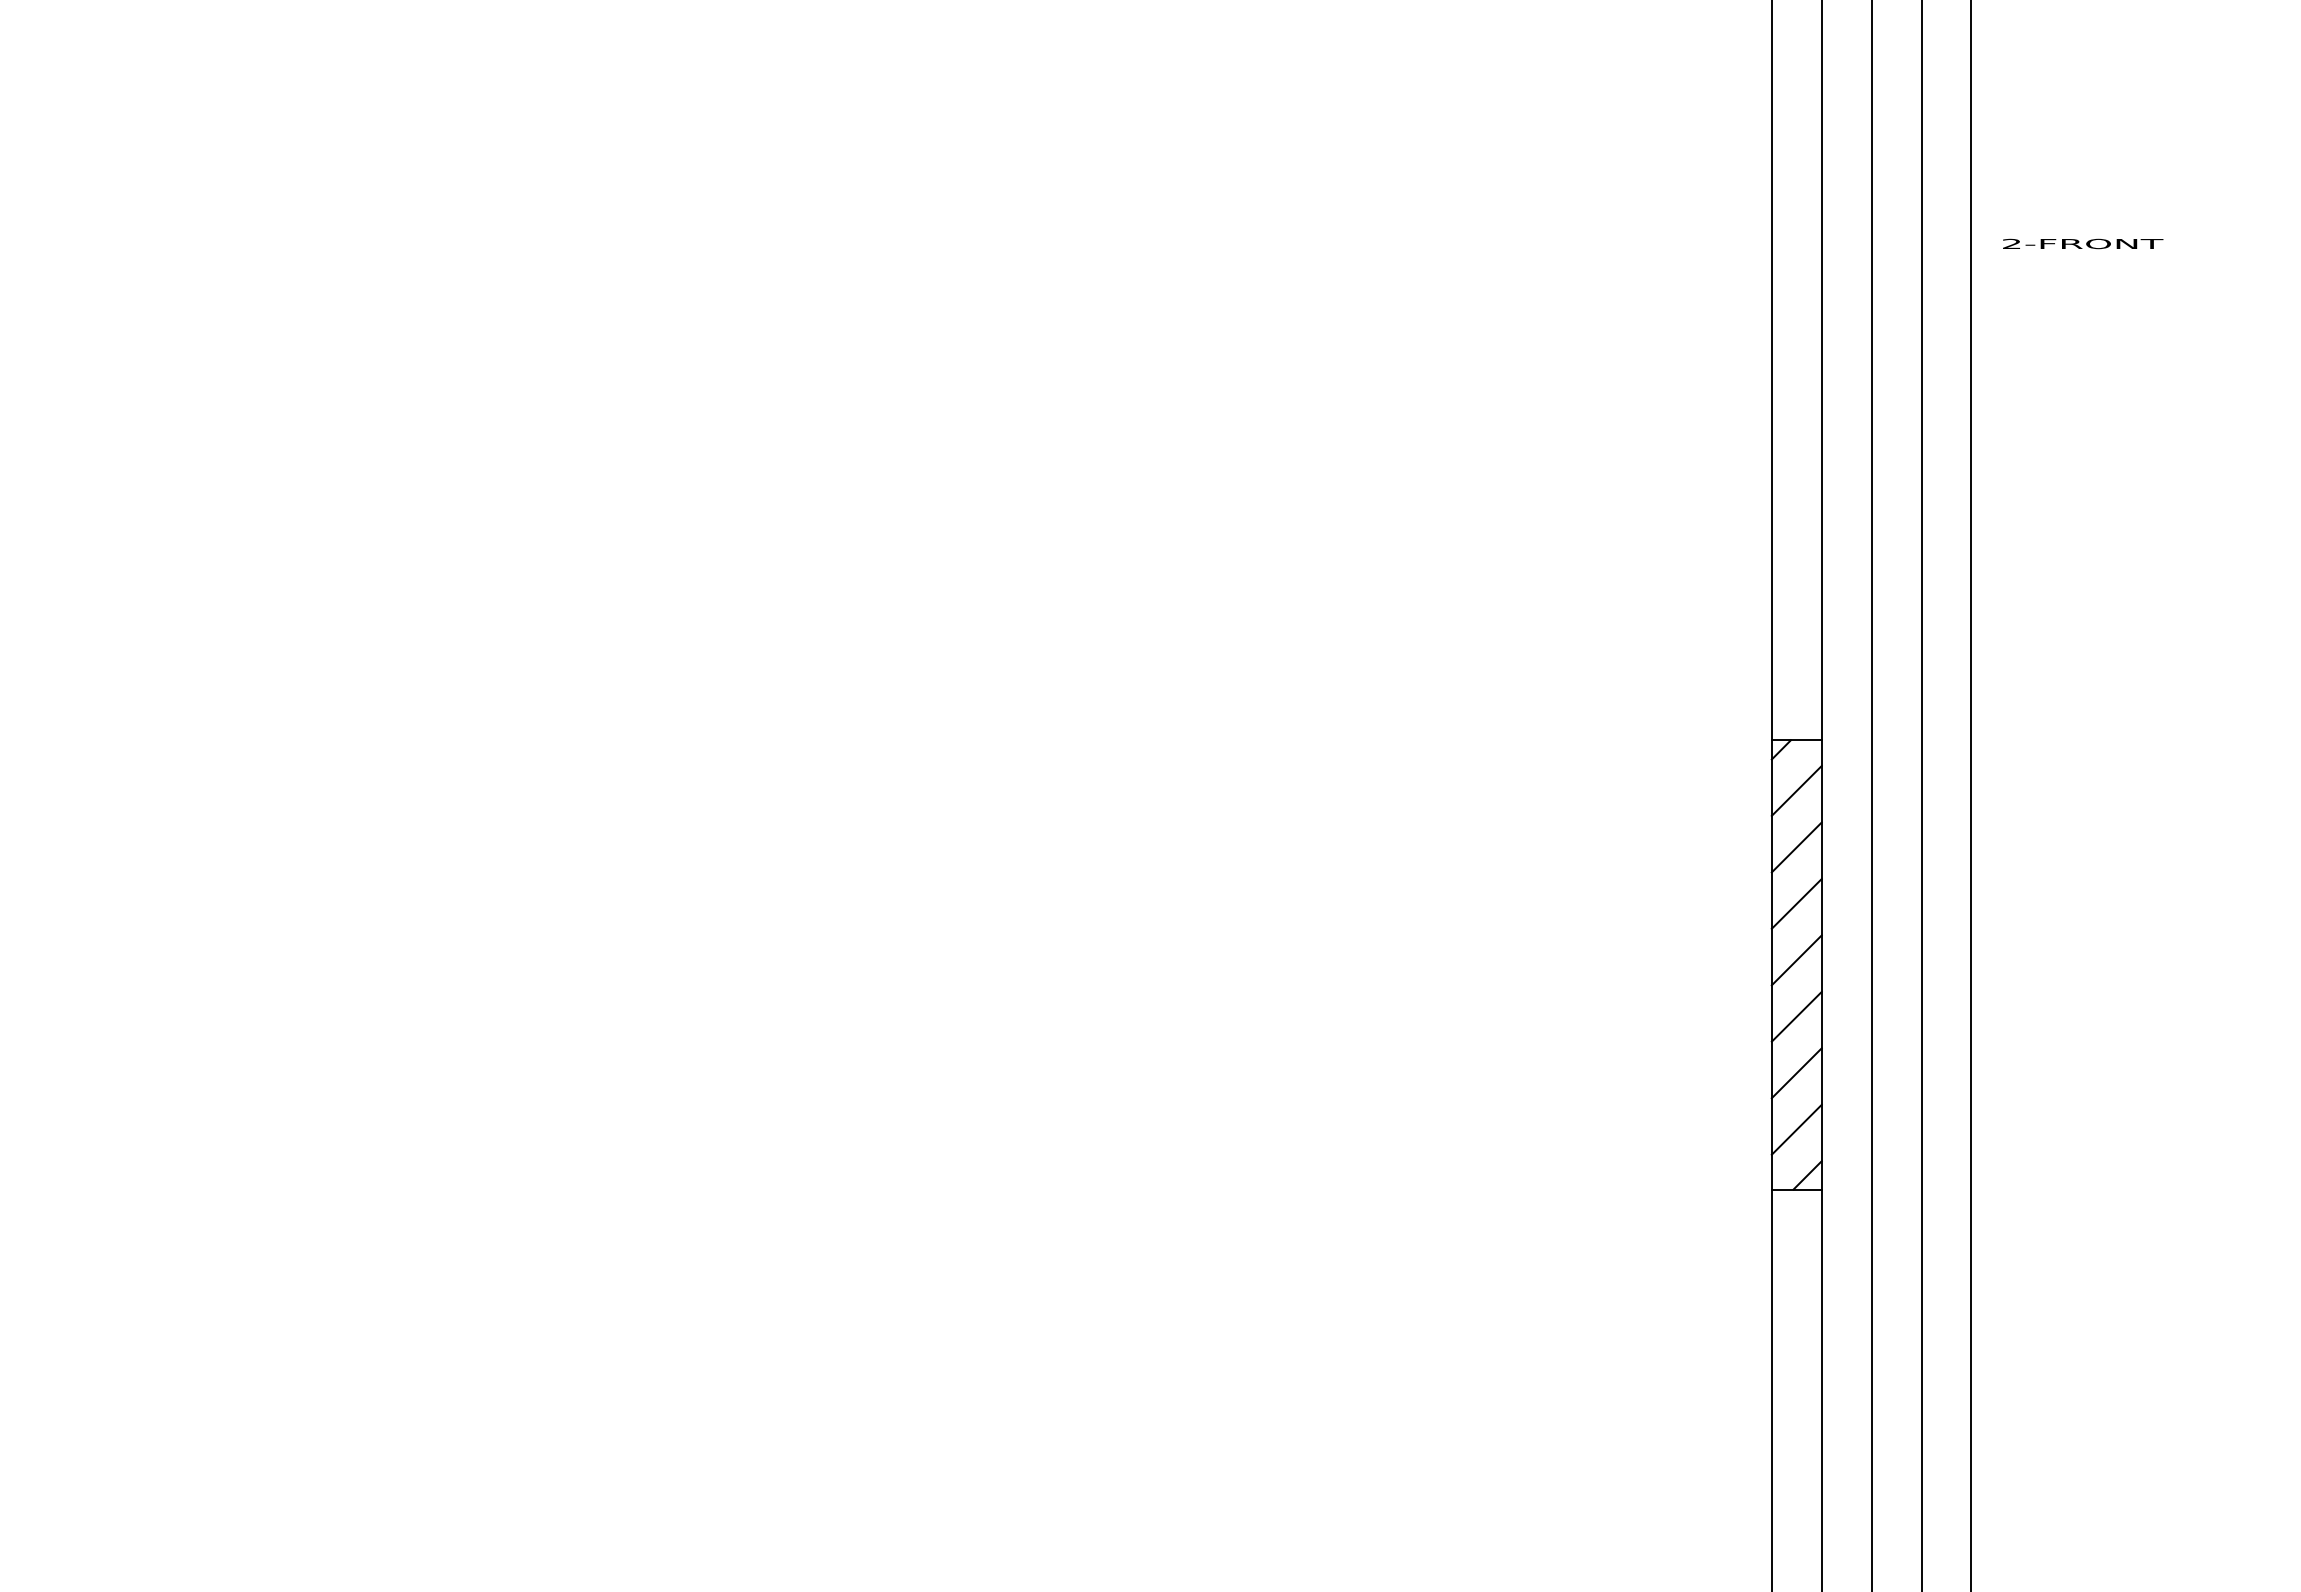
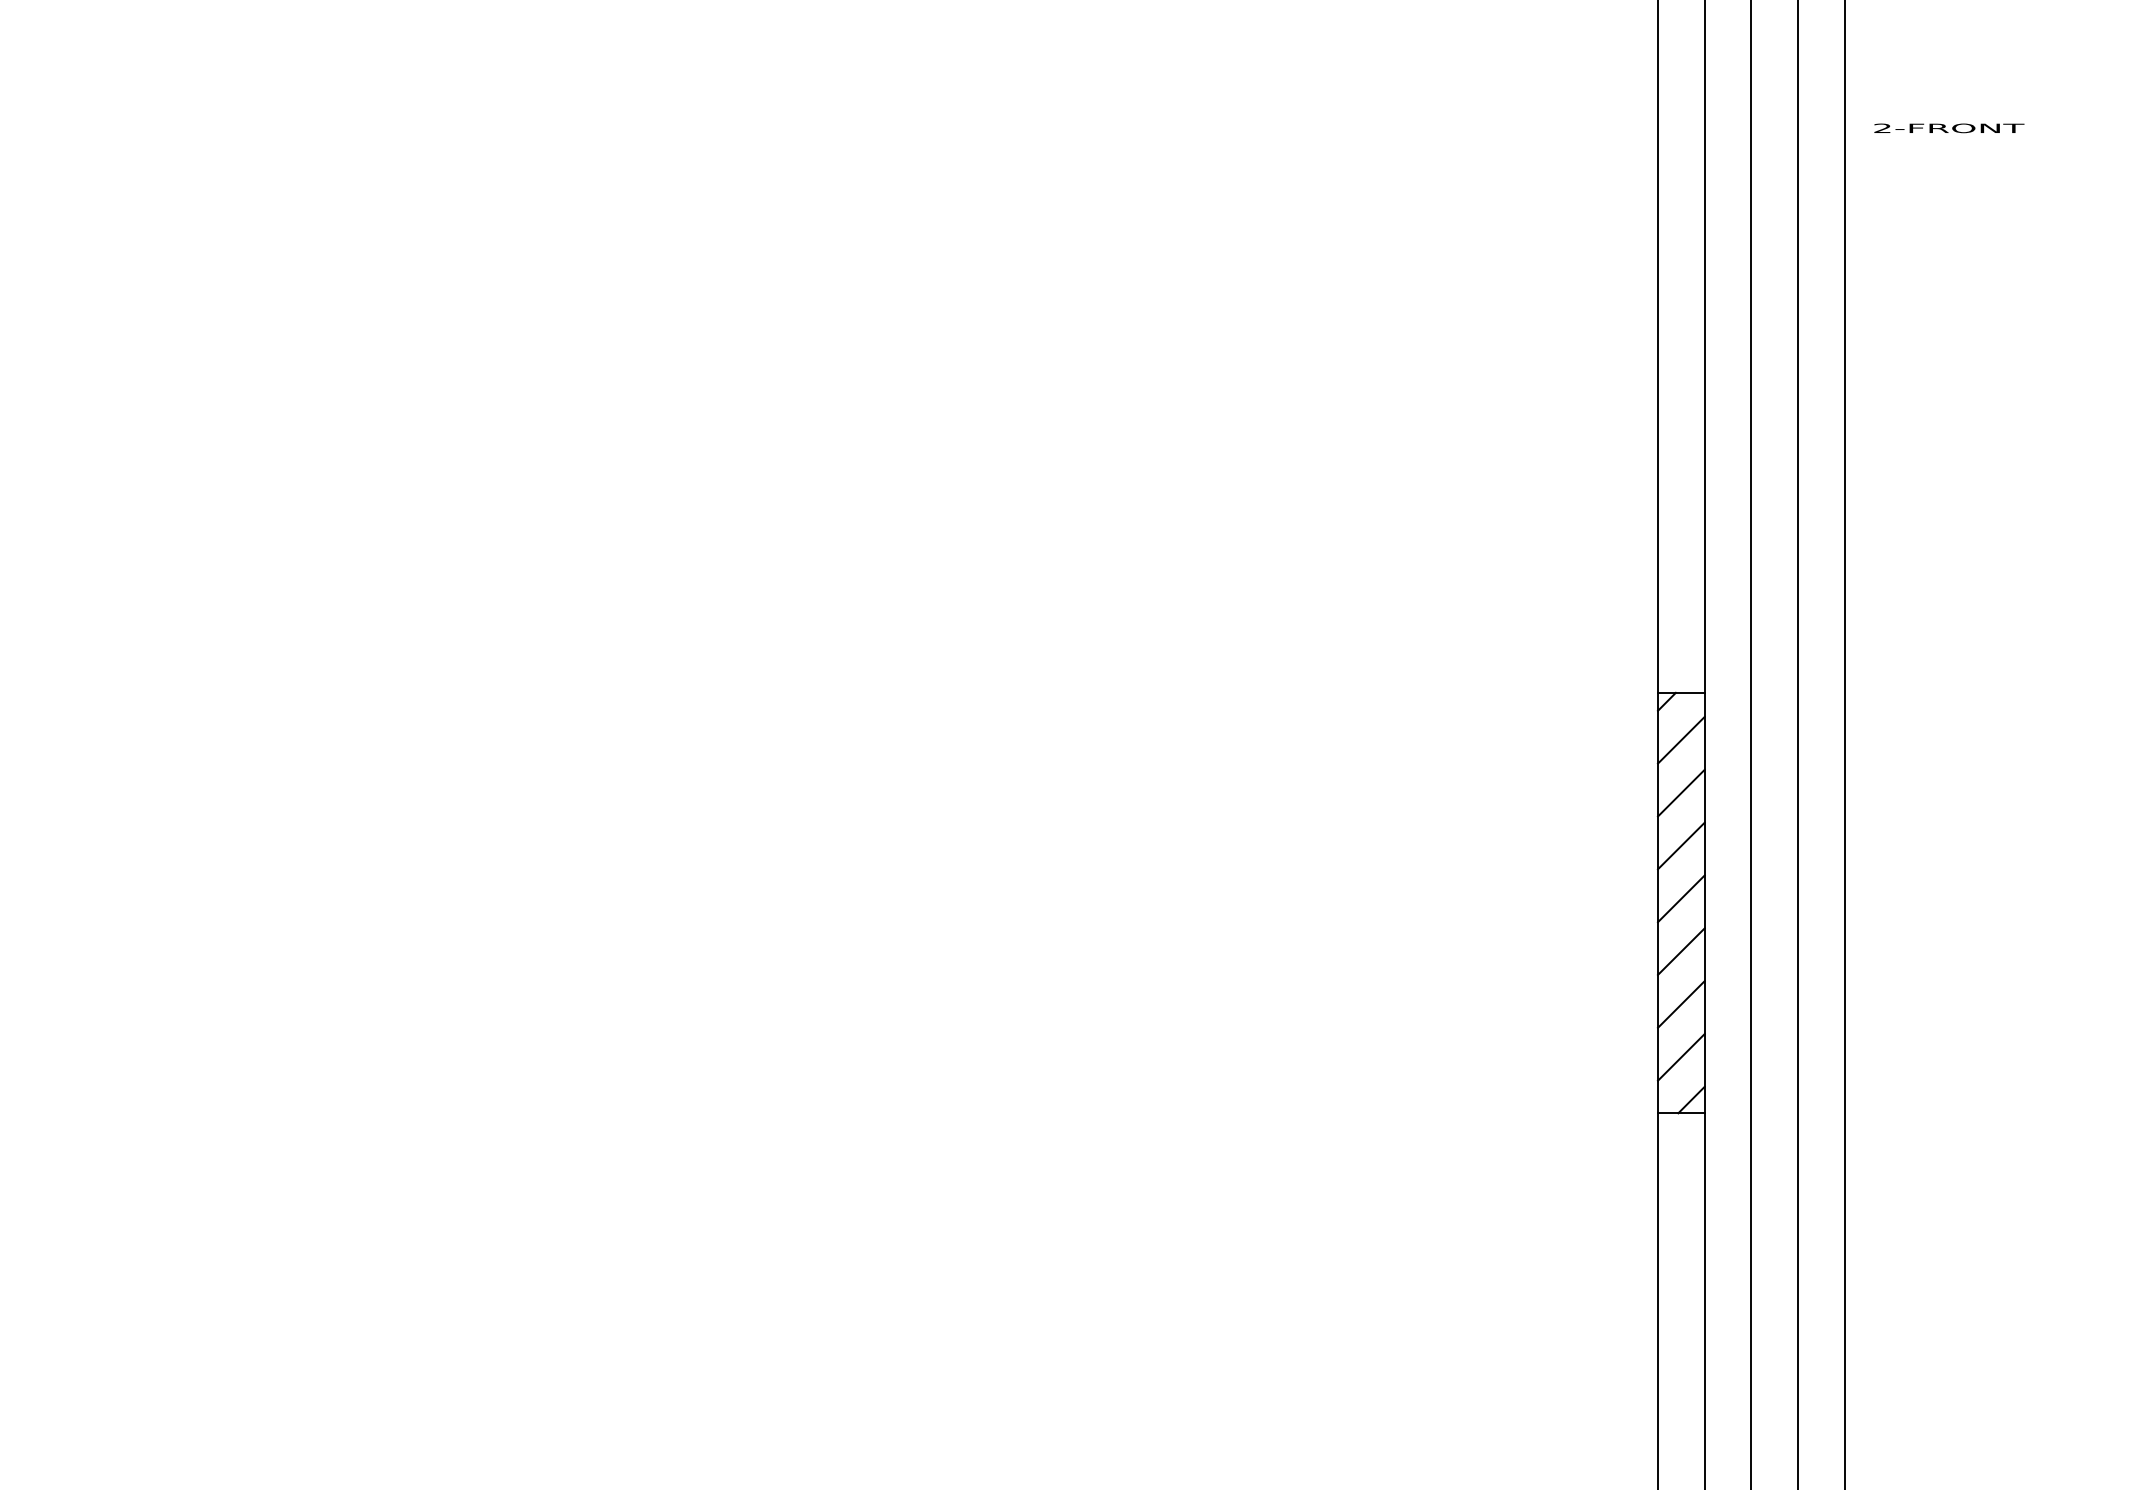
text: (2083, 244) -> (1949, 128), moved

